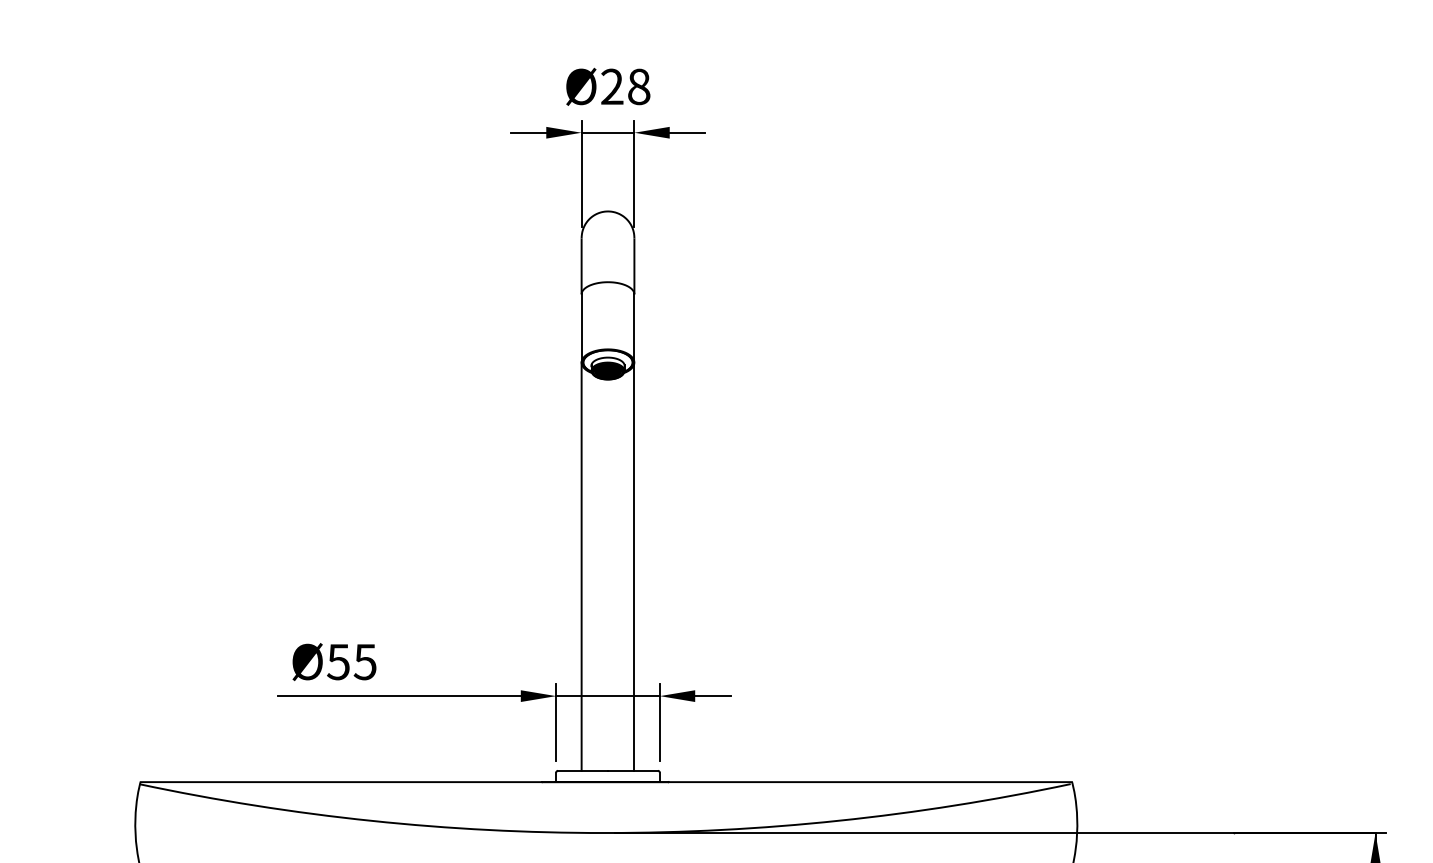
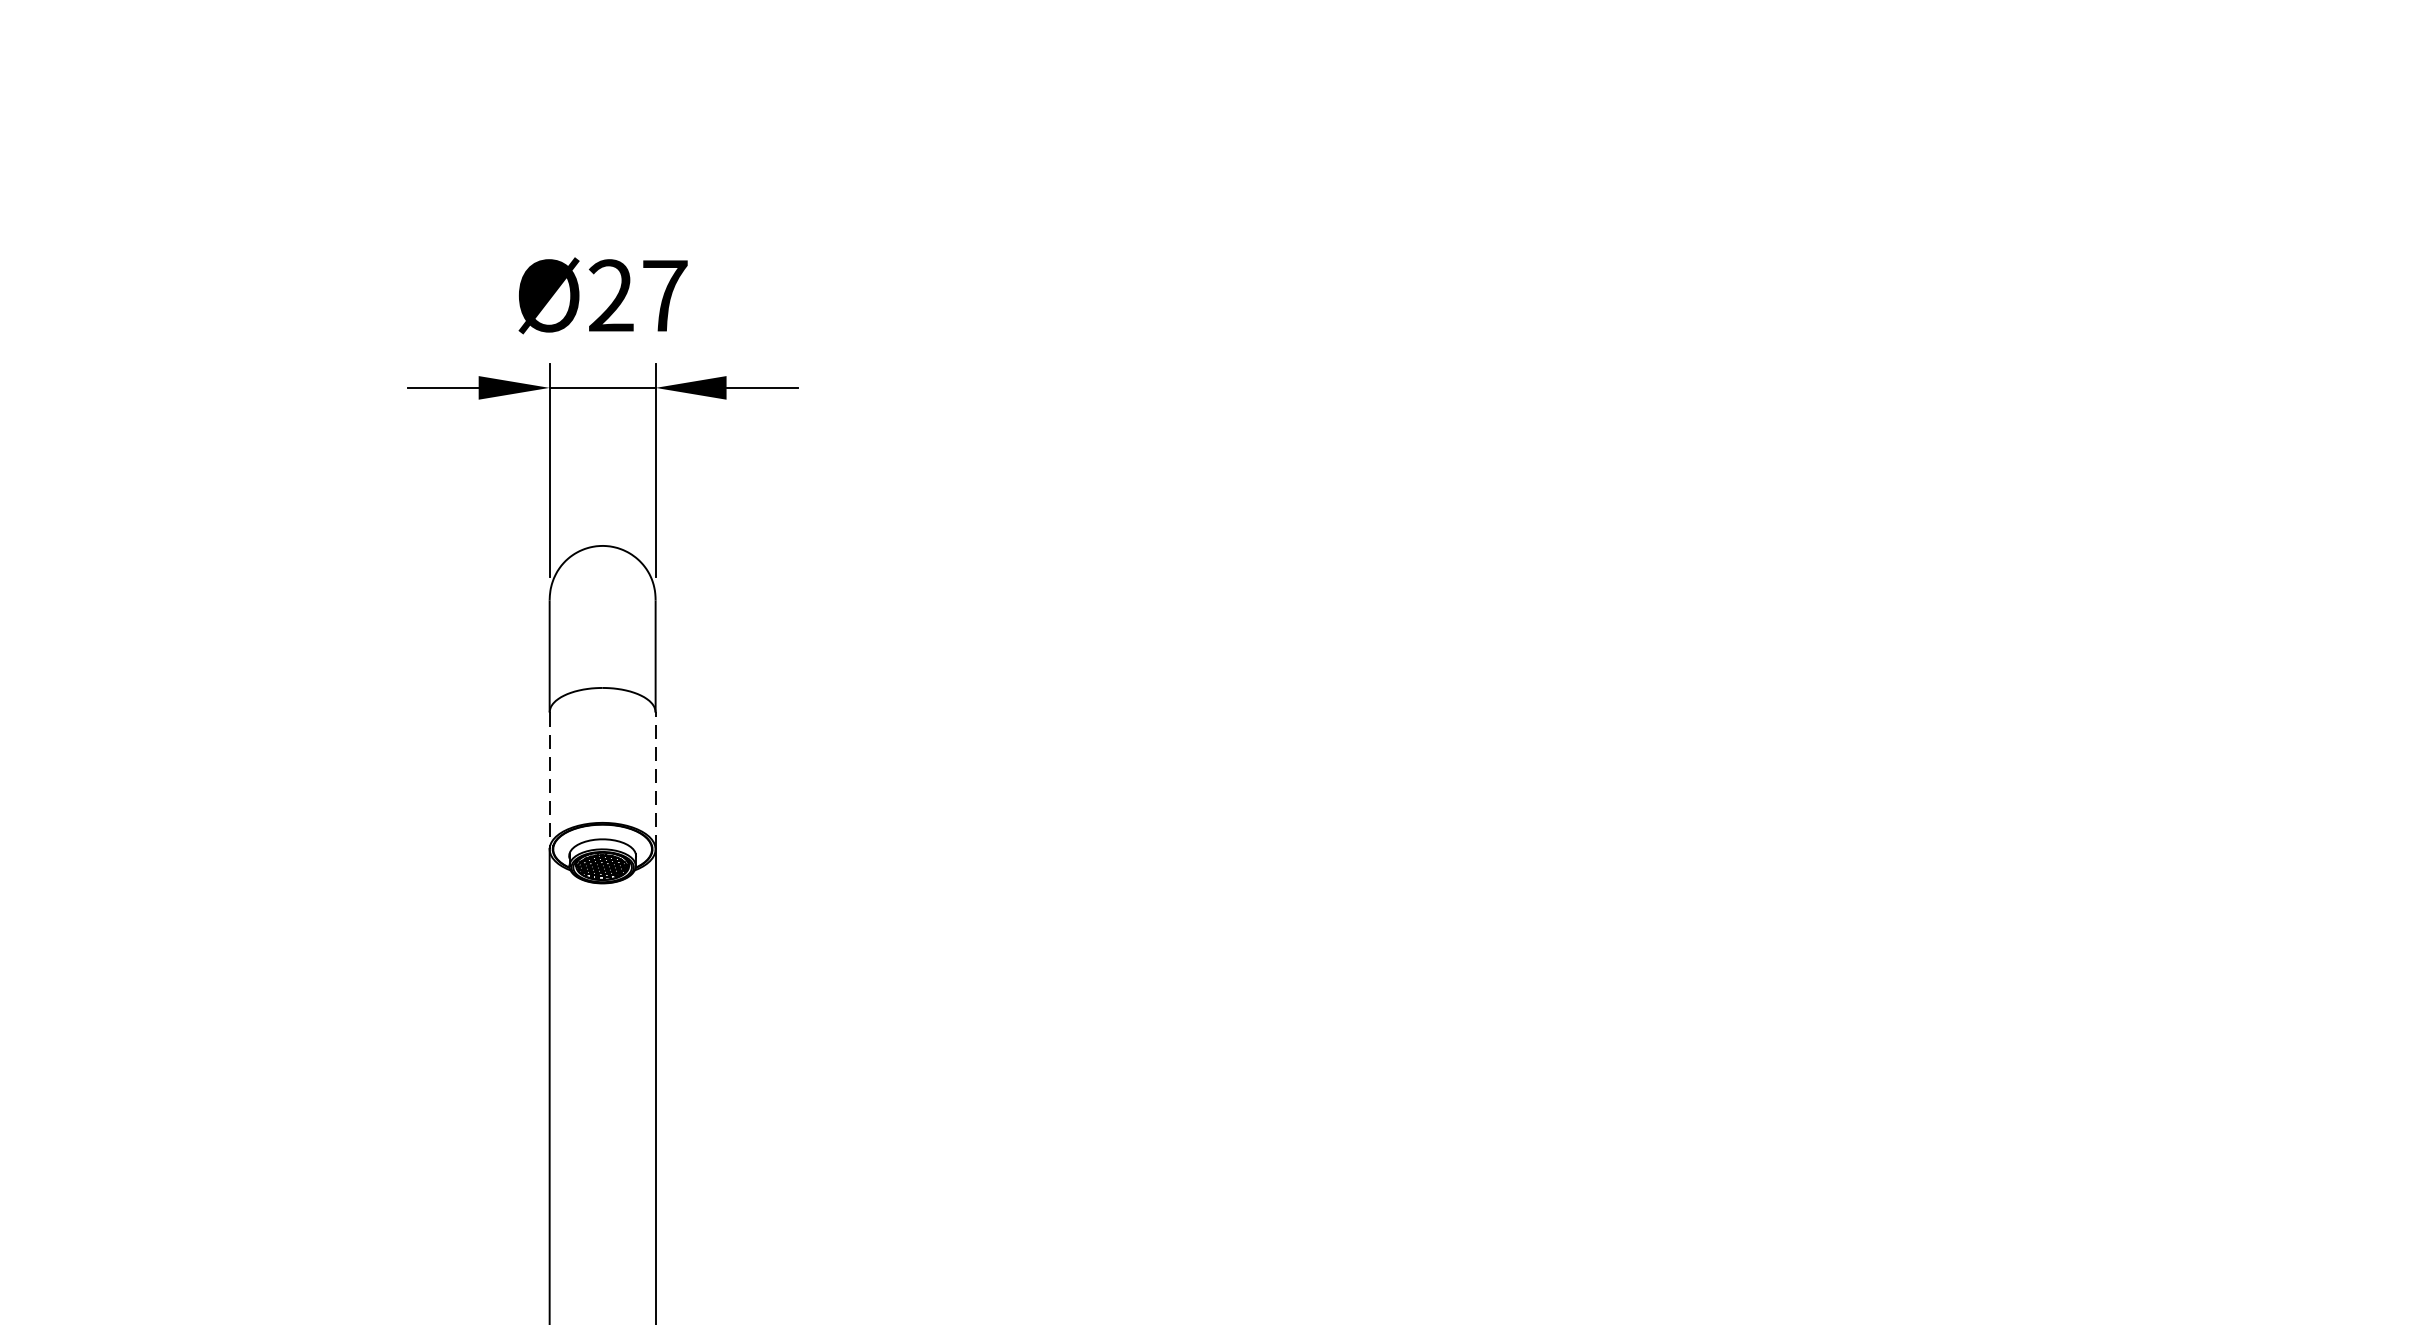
text: (639, 86) -> (665, 295), Ø28 -> Ø27
line: (634, 328) -> (655, 780), solid -> dashed
line: (581, 329) -> (549, 782), solid -> dashed

